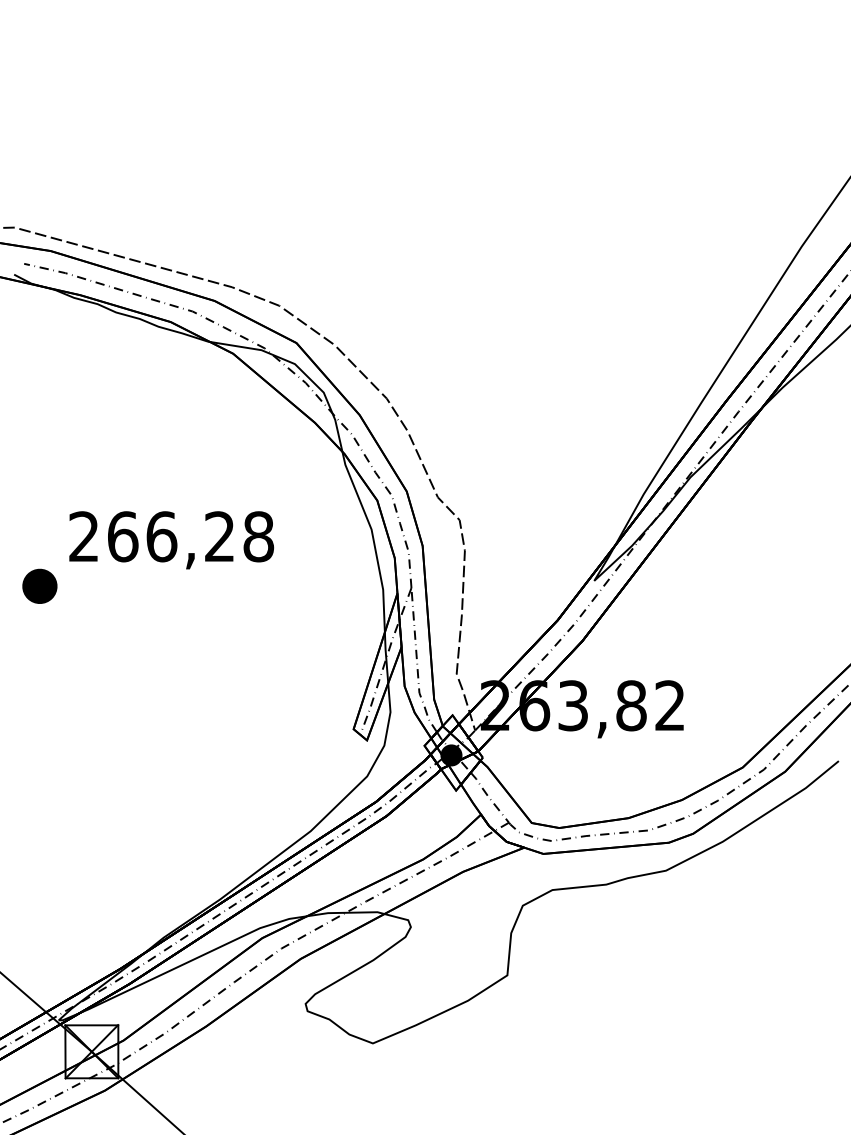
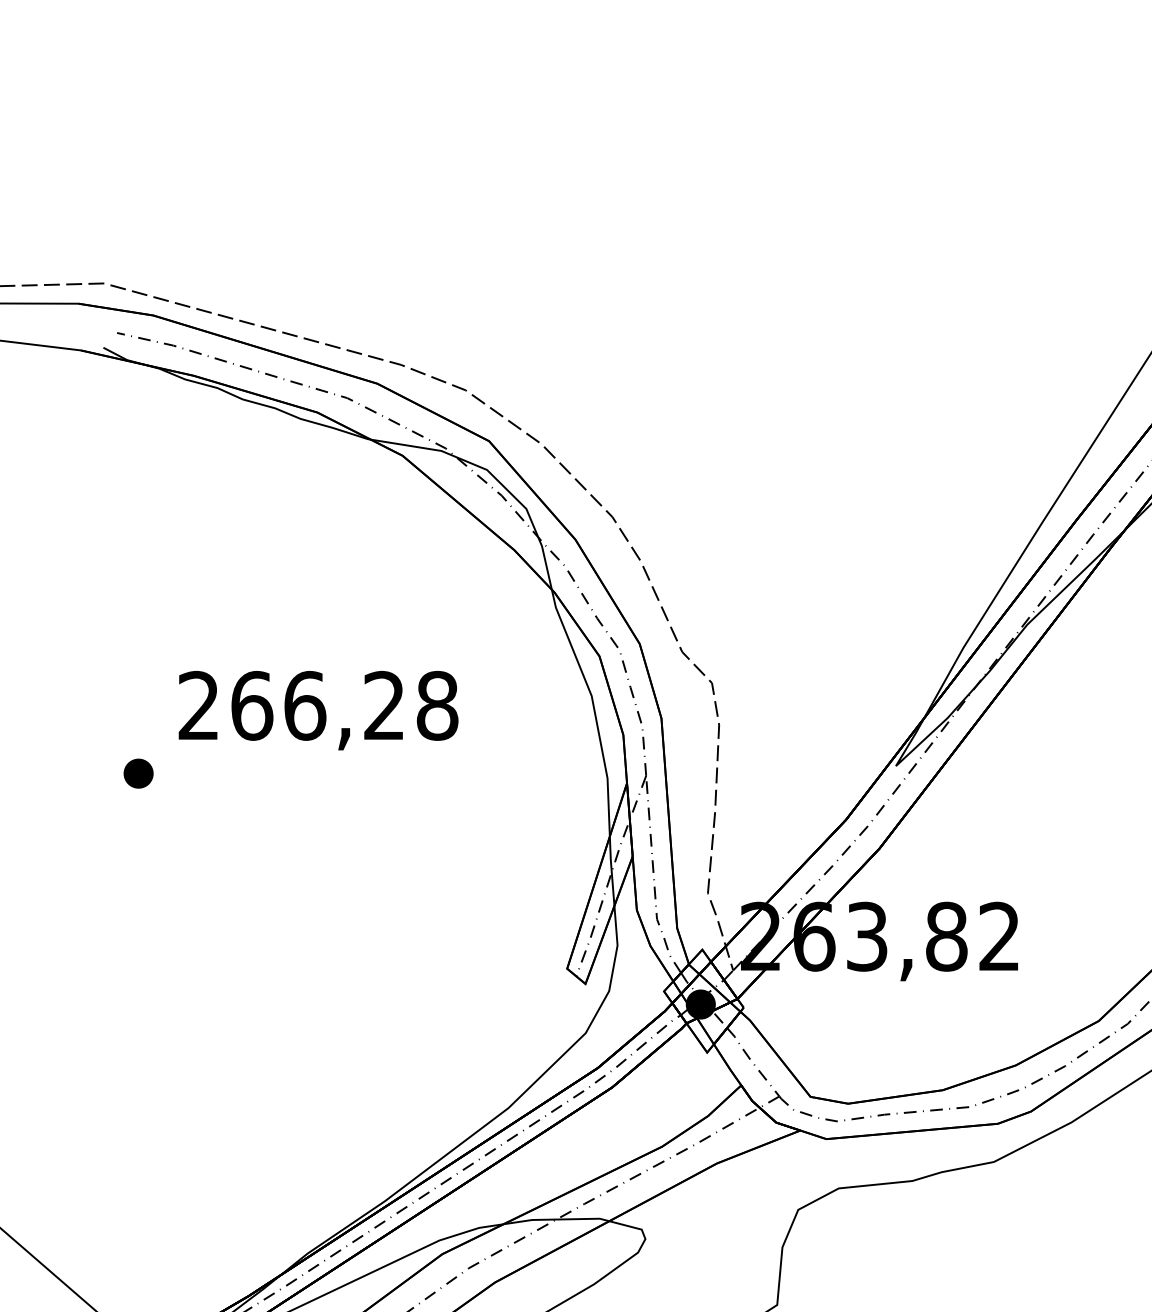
part: (39, 586) -> (138, 773), size x0.62

